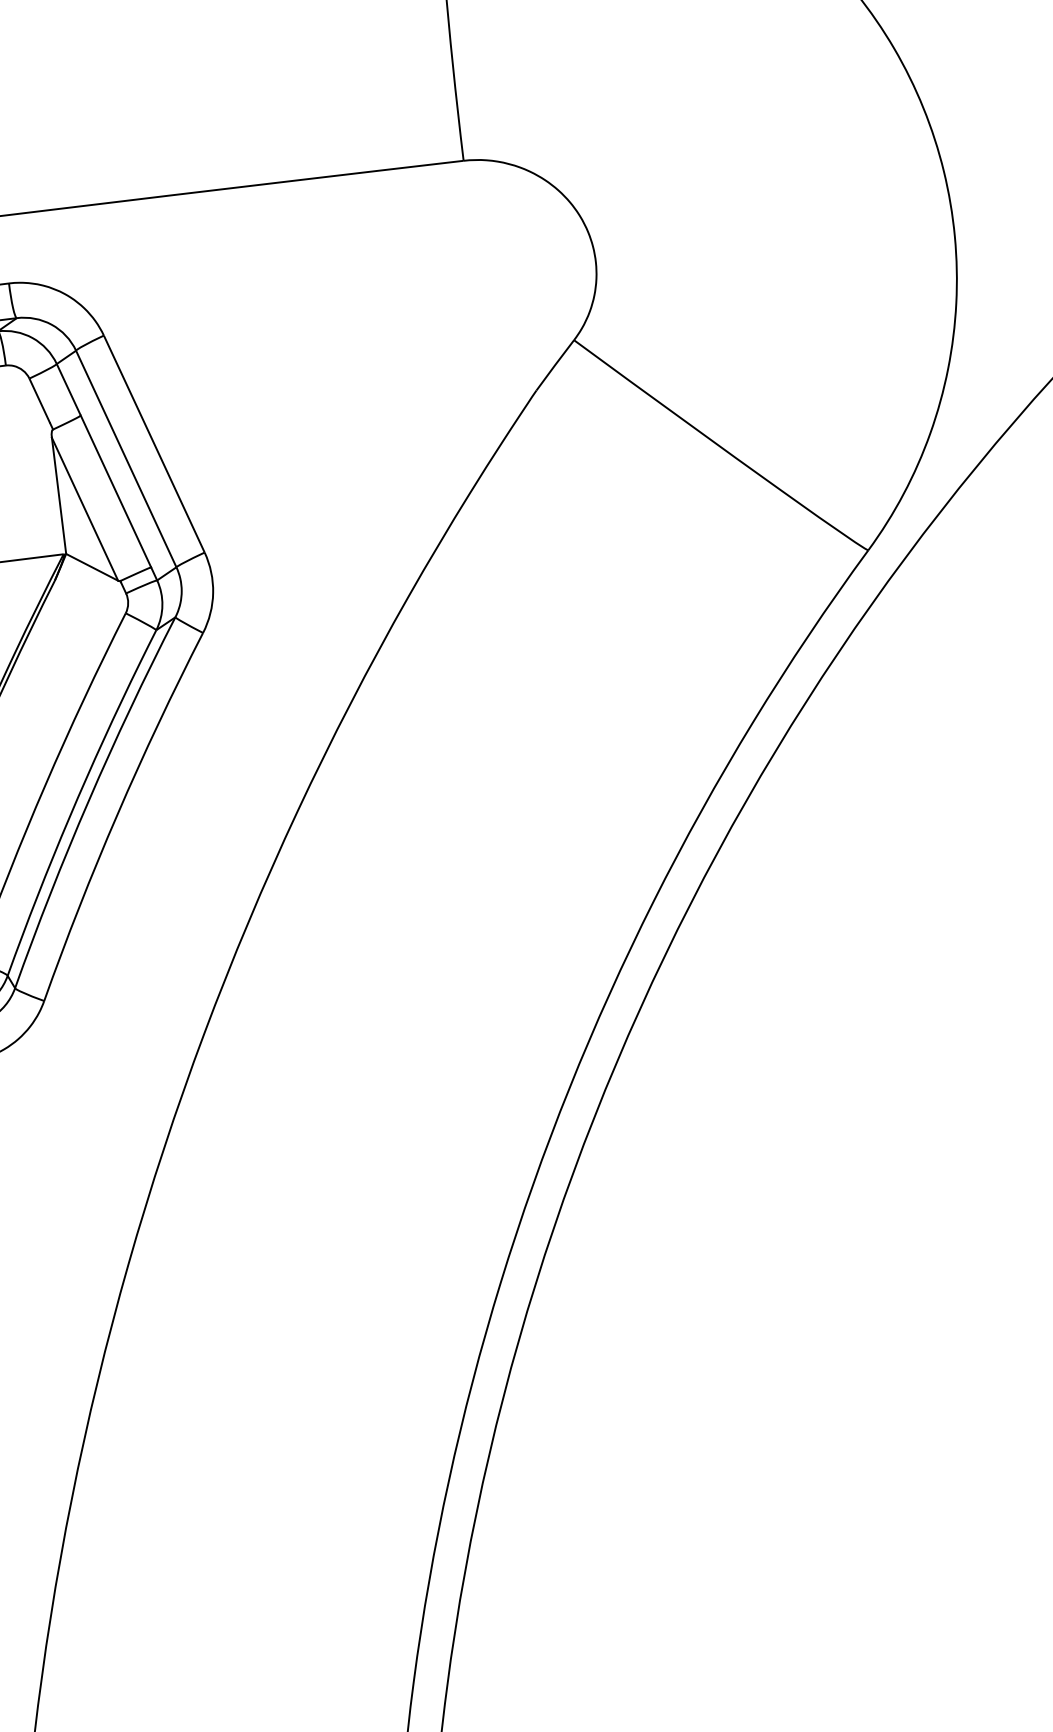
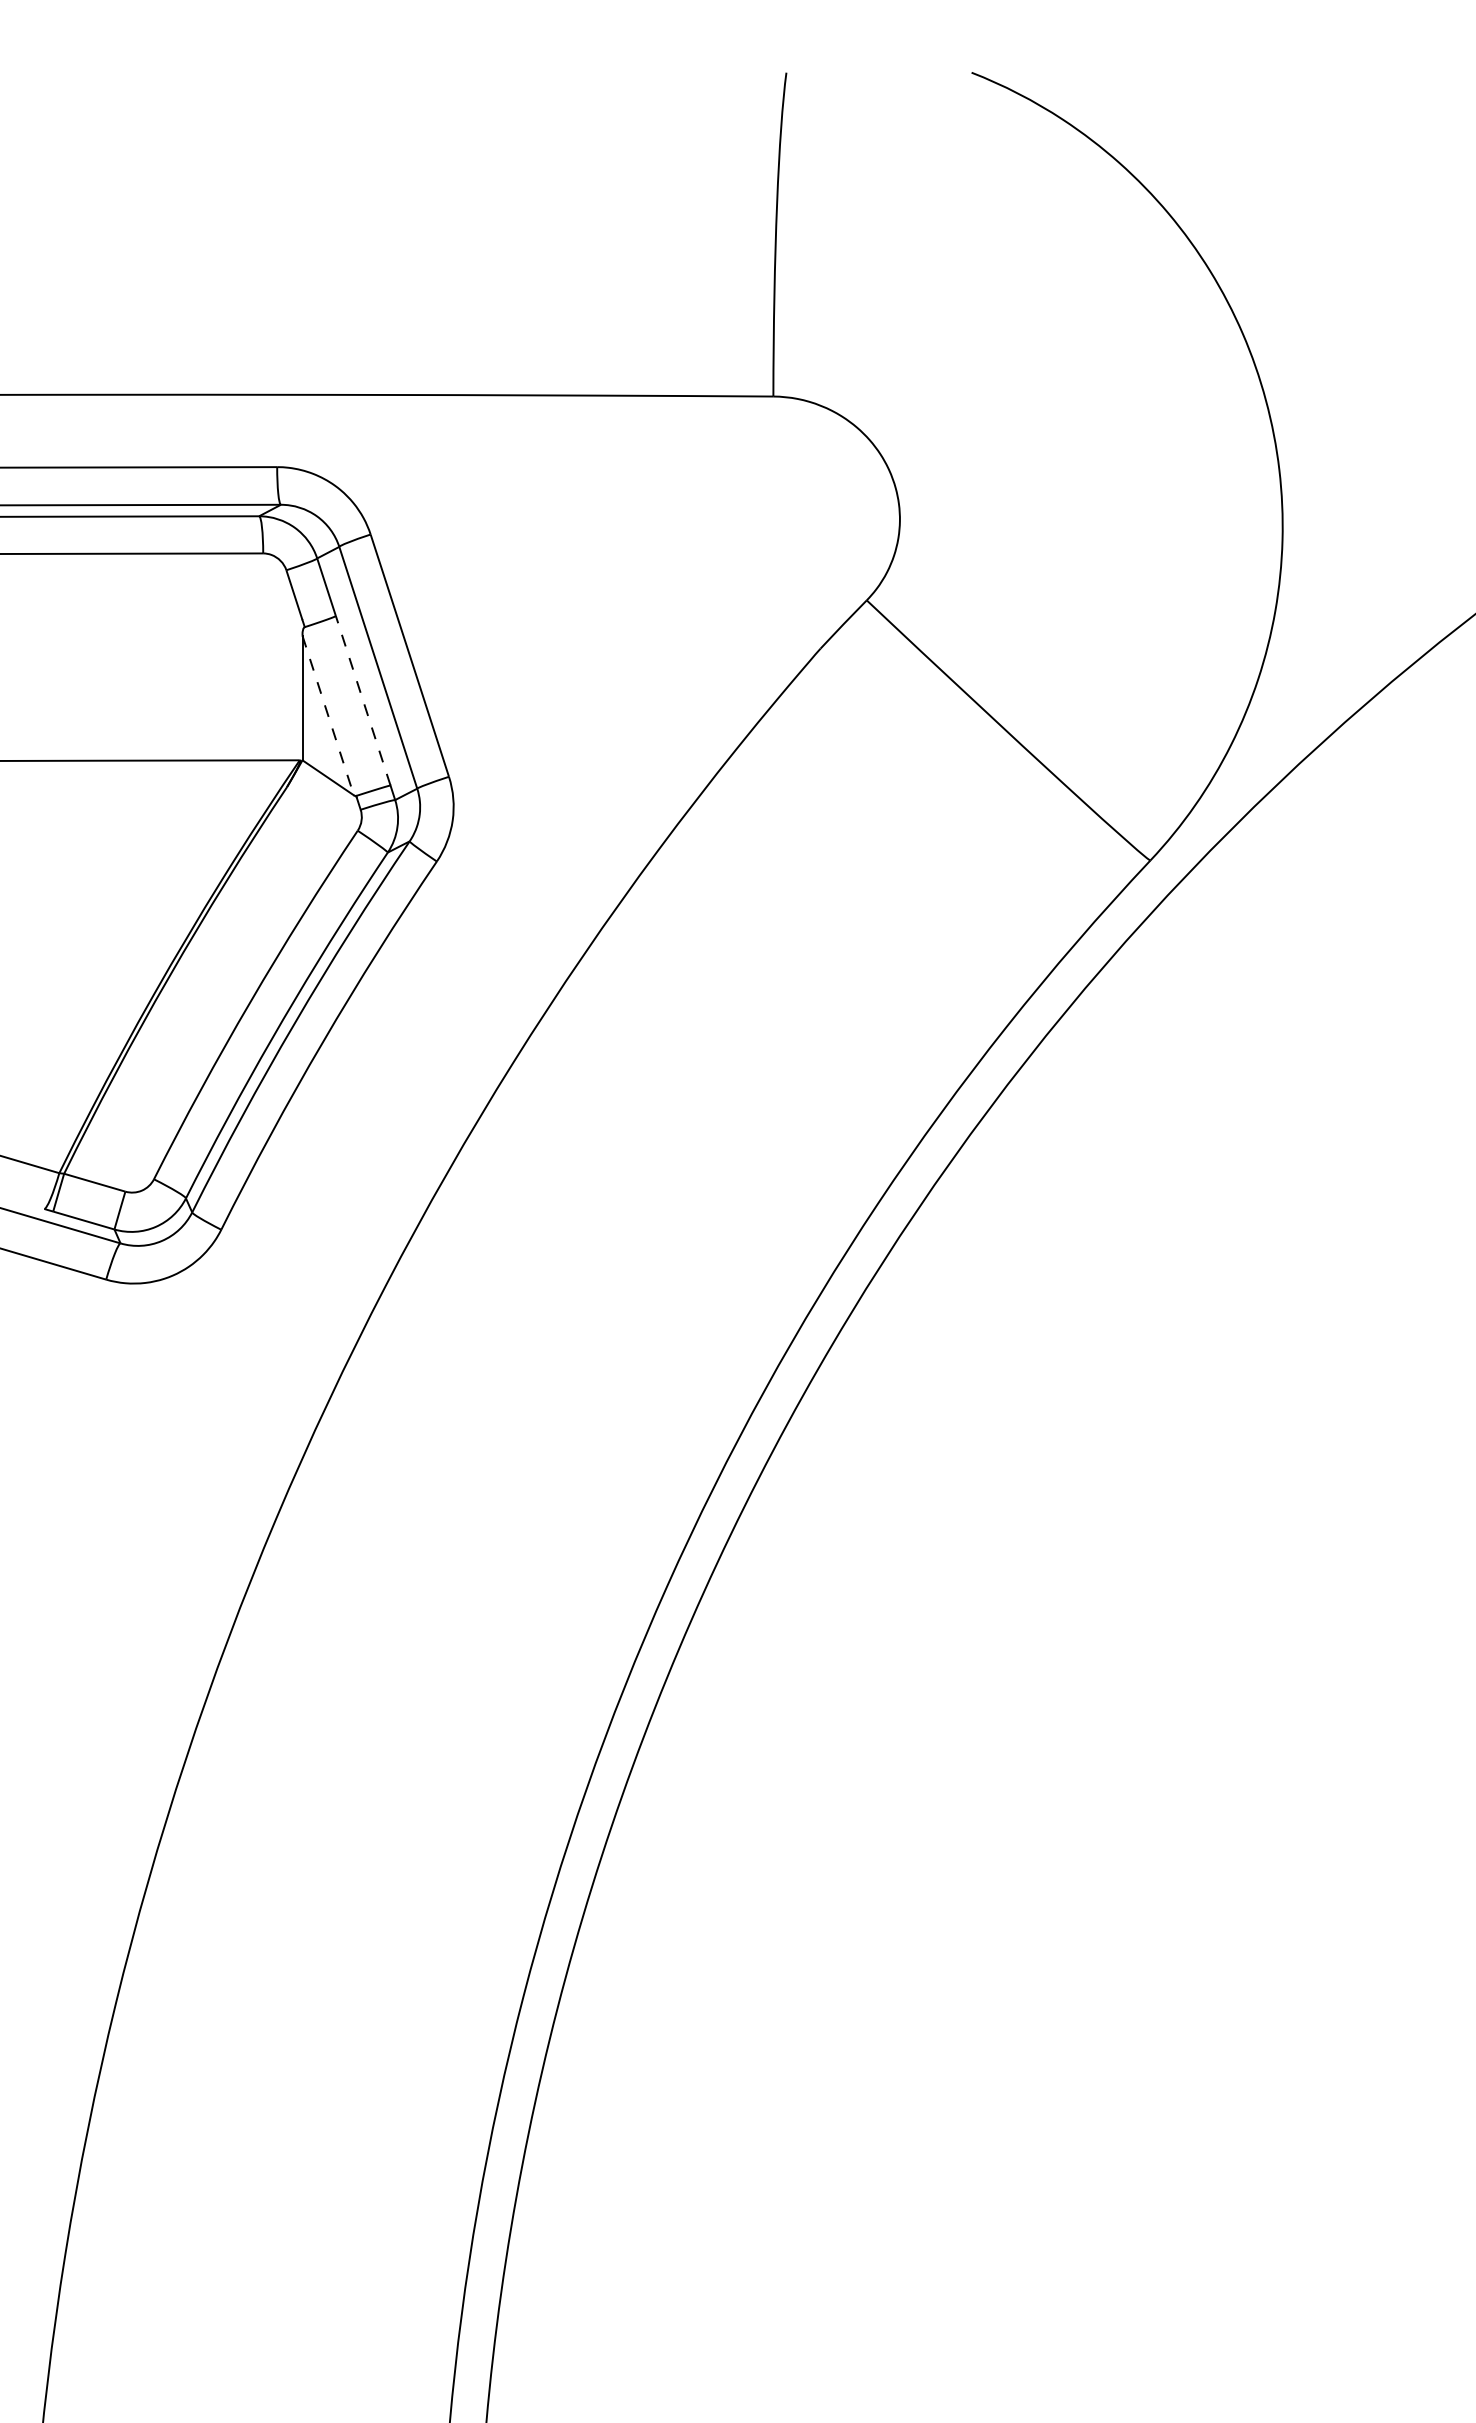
line: (116, 491) -> (363, 700), solid -> dashed
line: (85, 509) -> (328, 715), solid -> dashed

